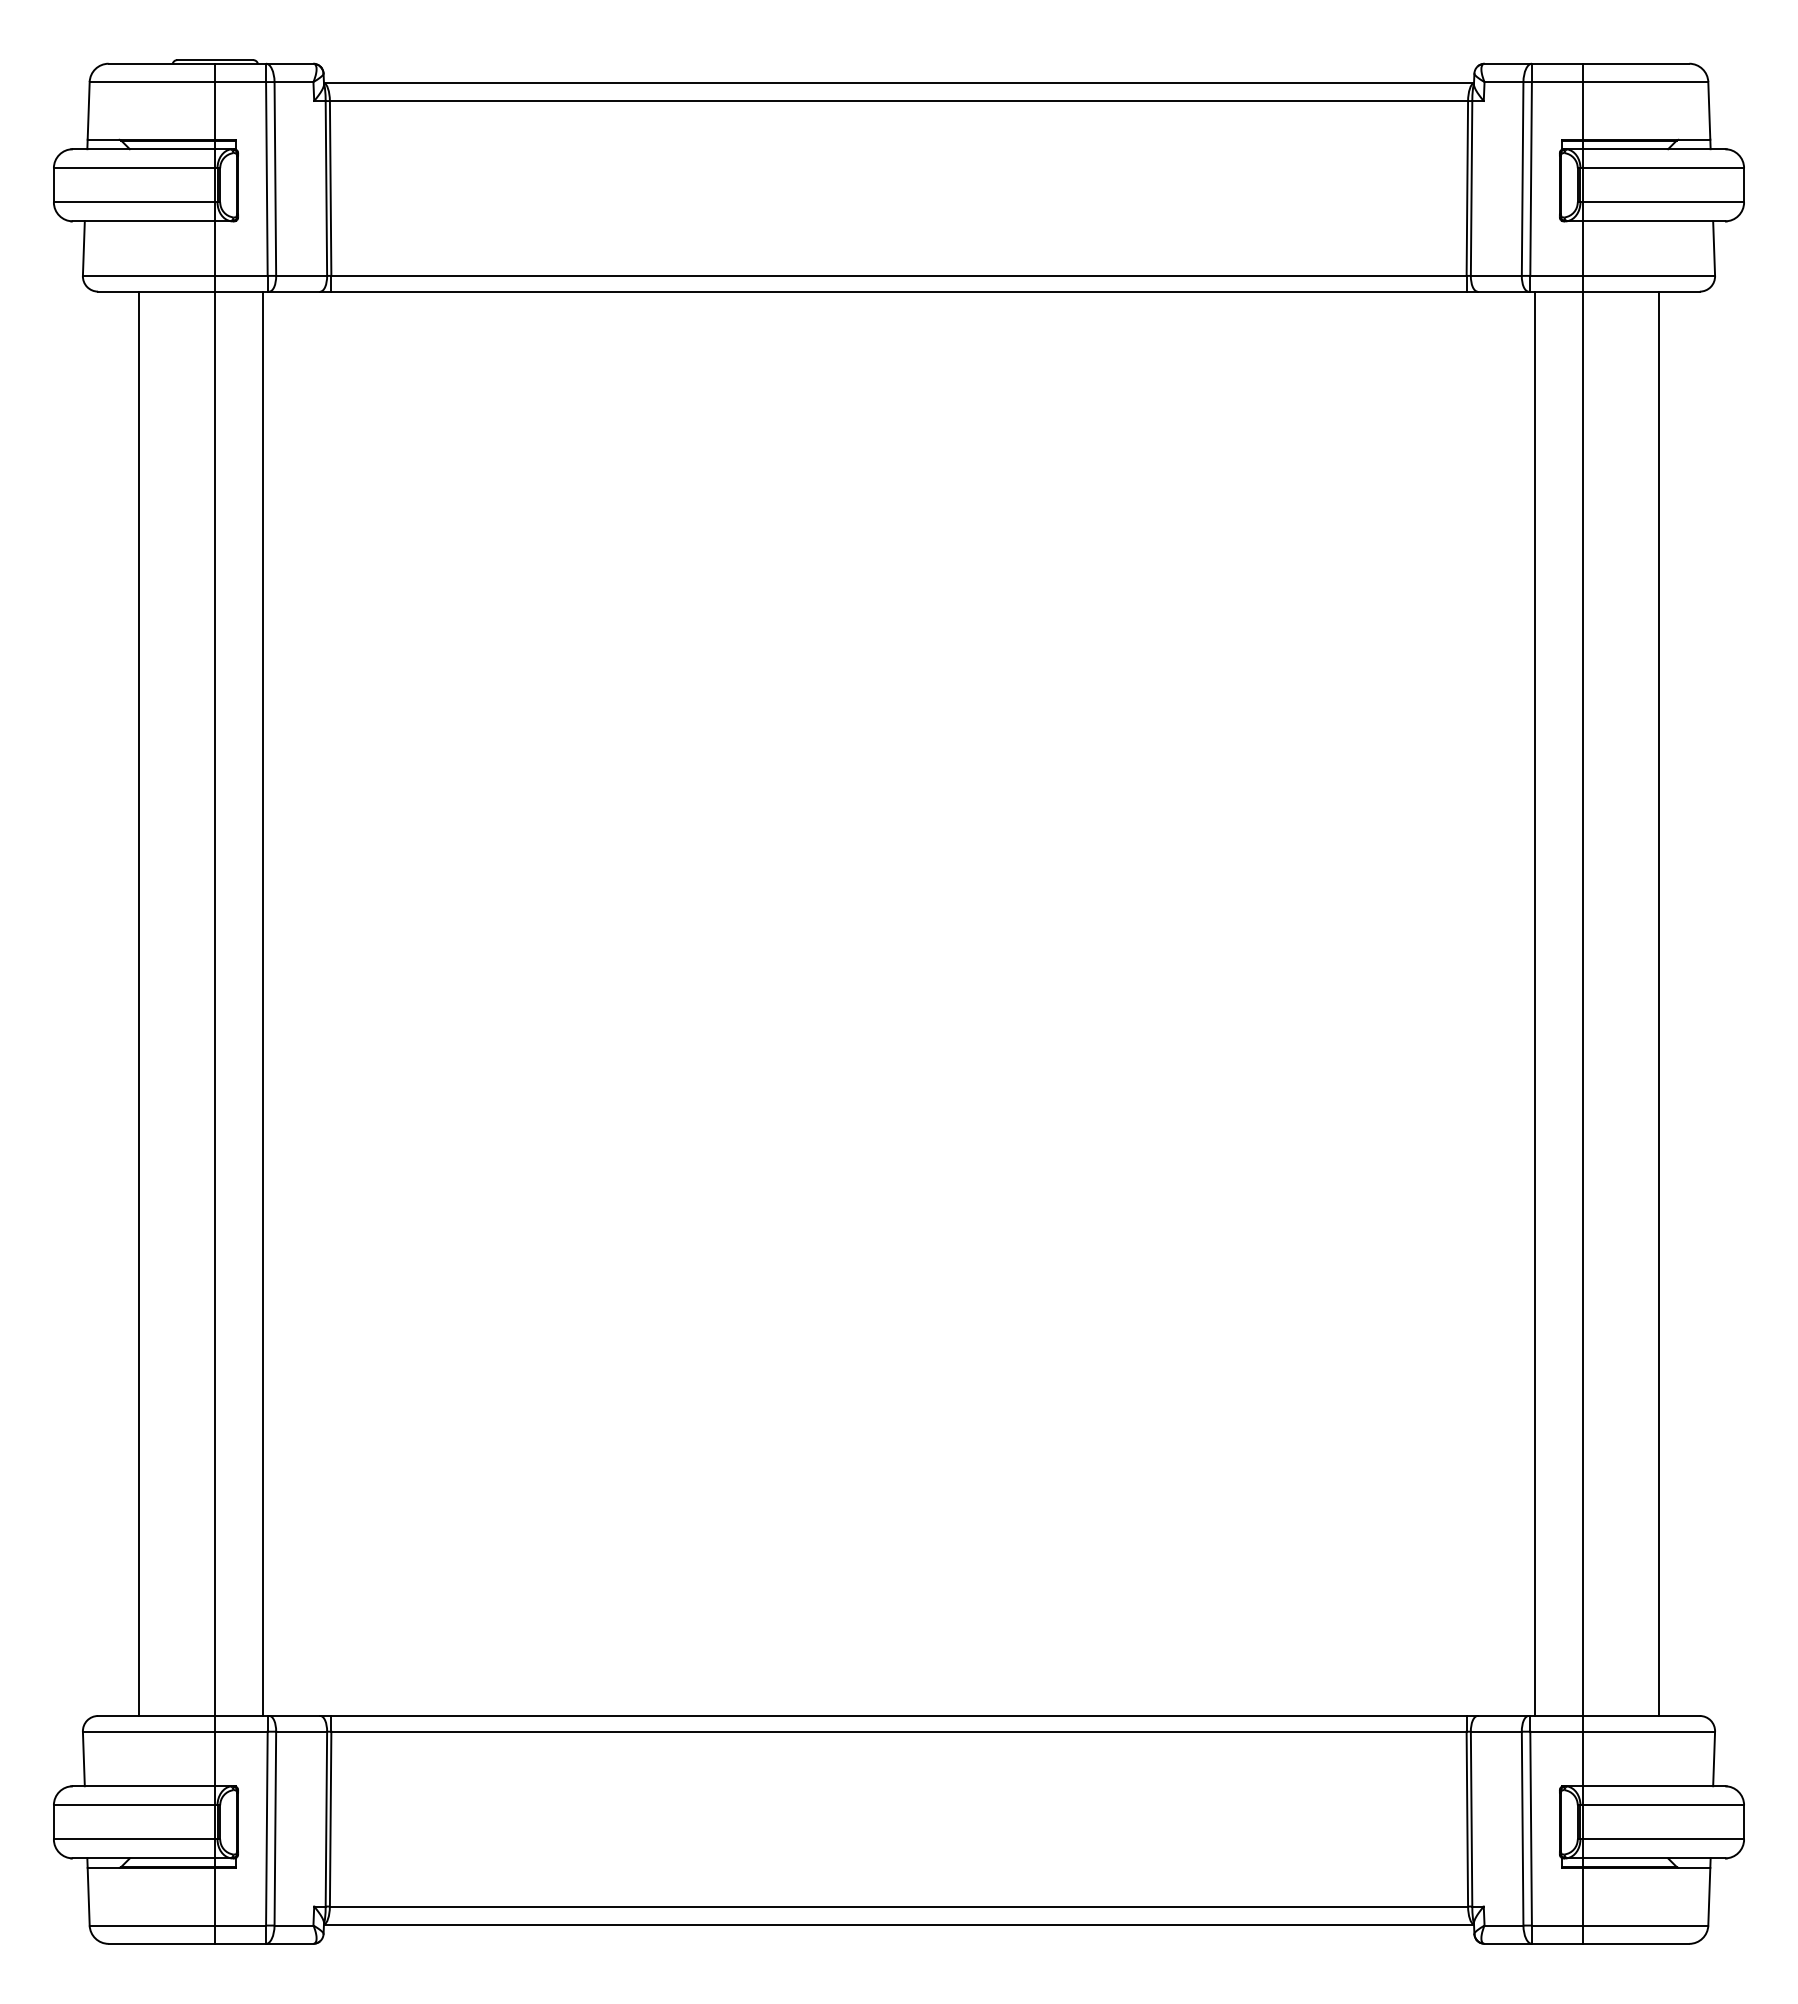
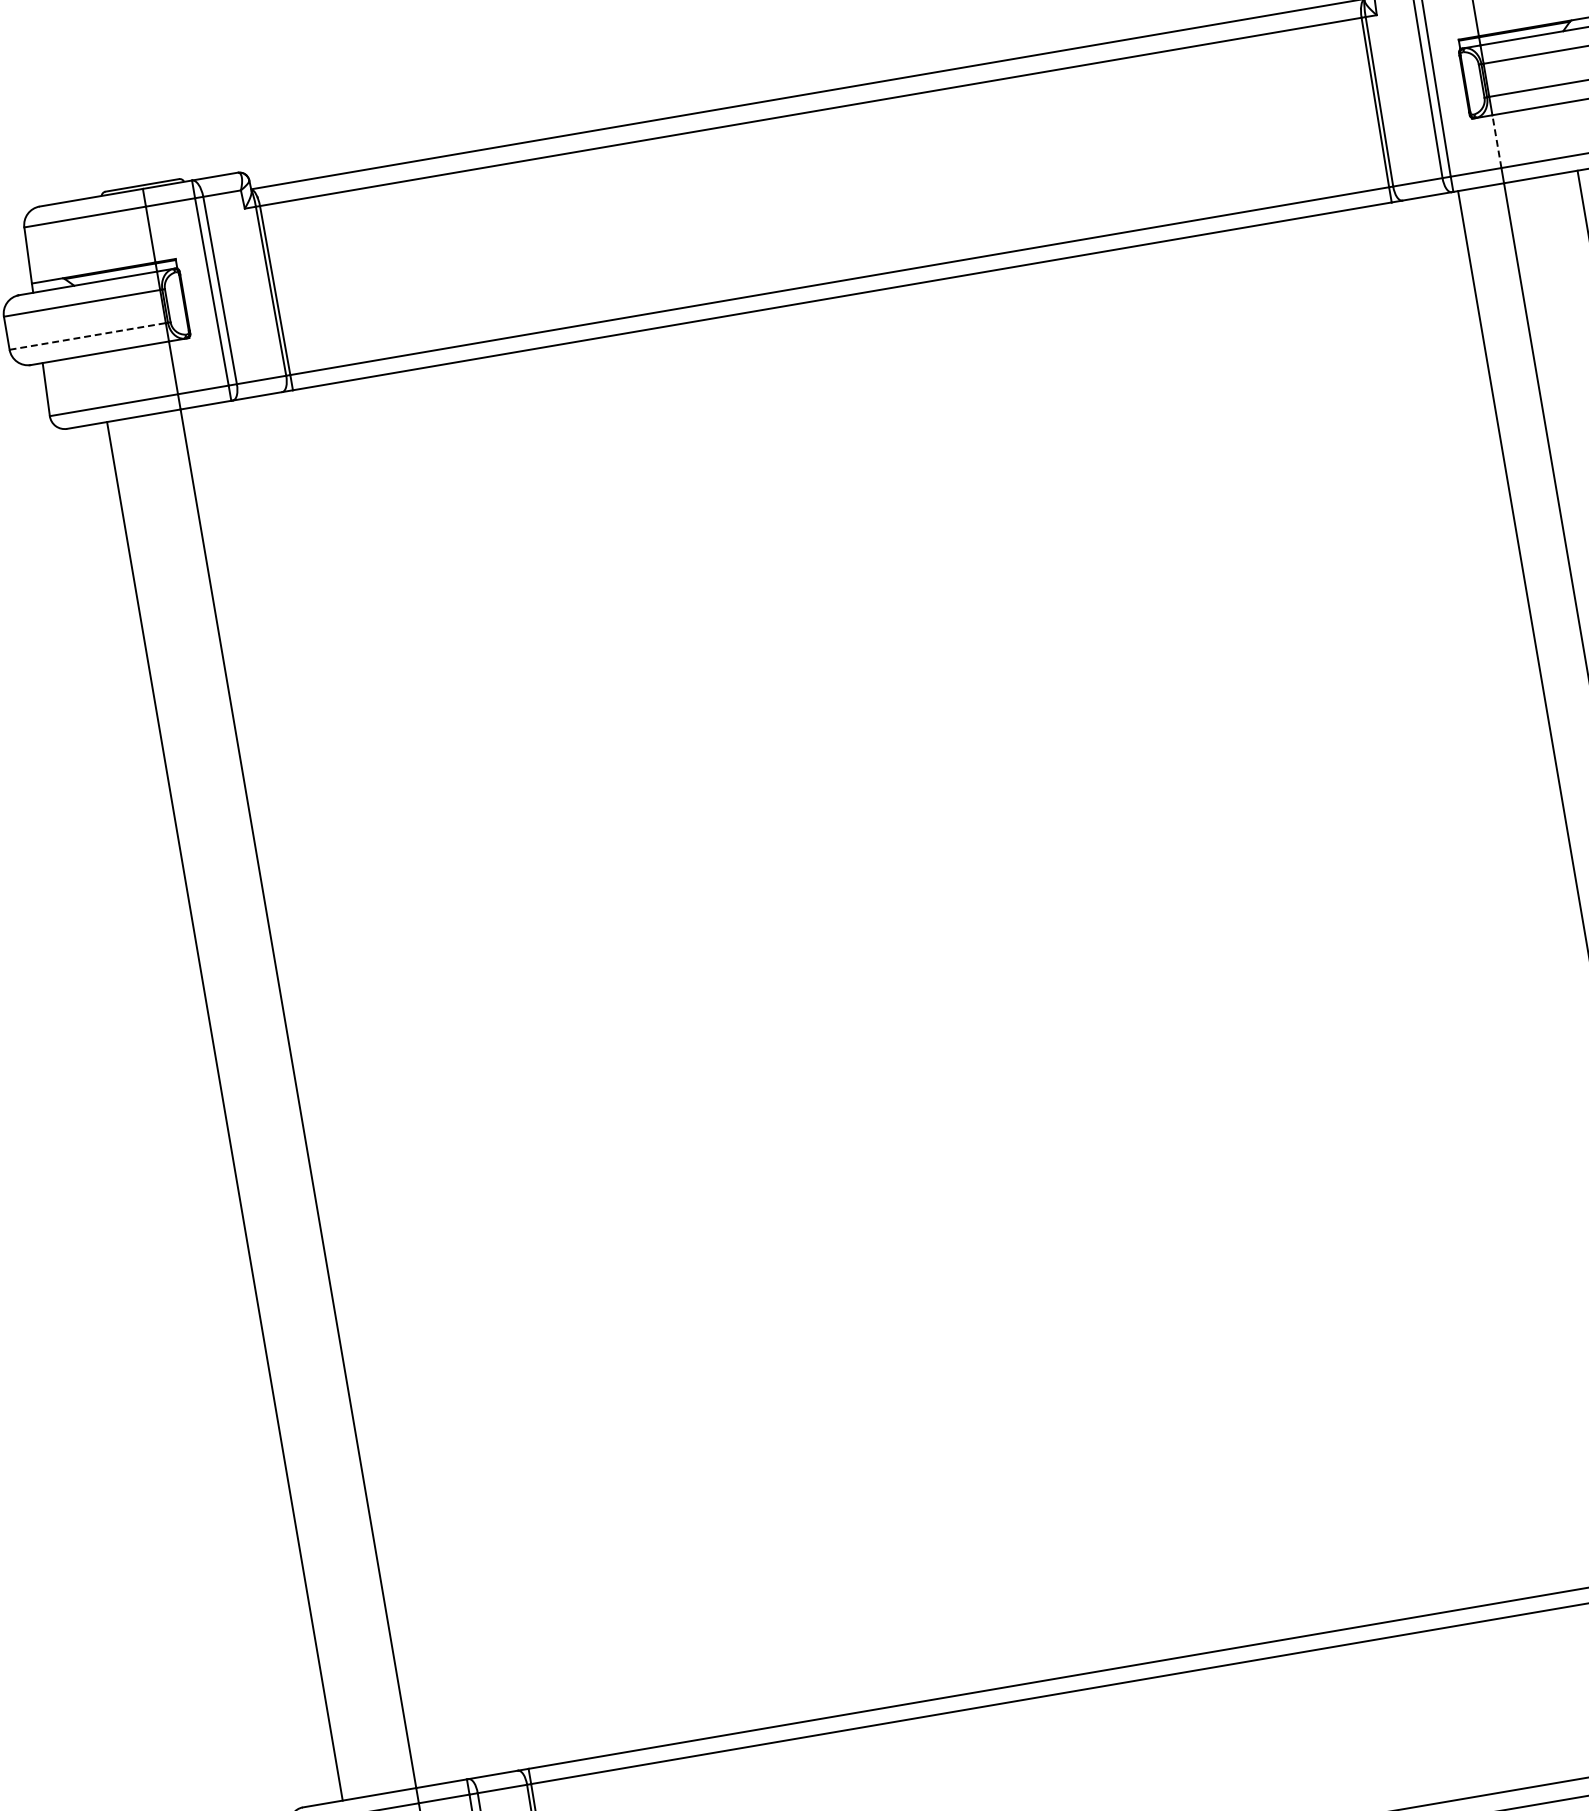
line: (134, 202) -> (87, 336), solid -> dashed
line: (1582, 248) -> (1496, 141), solid -> dashed
line: (262, 1003) -> (344, 1090), removed

